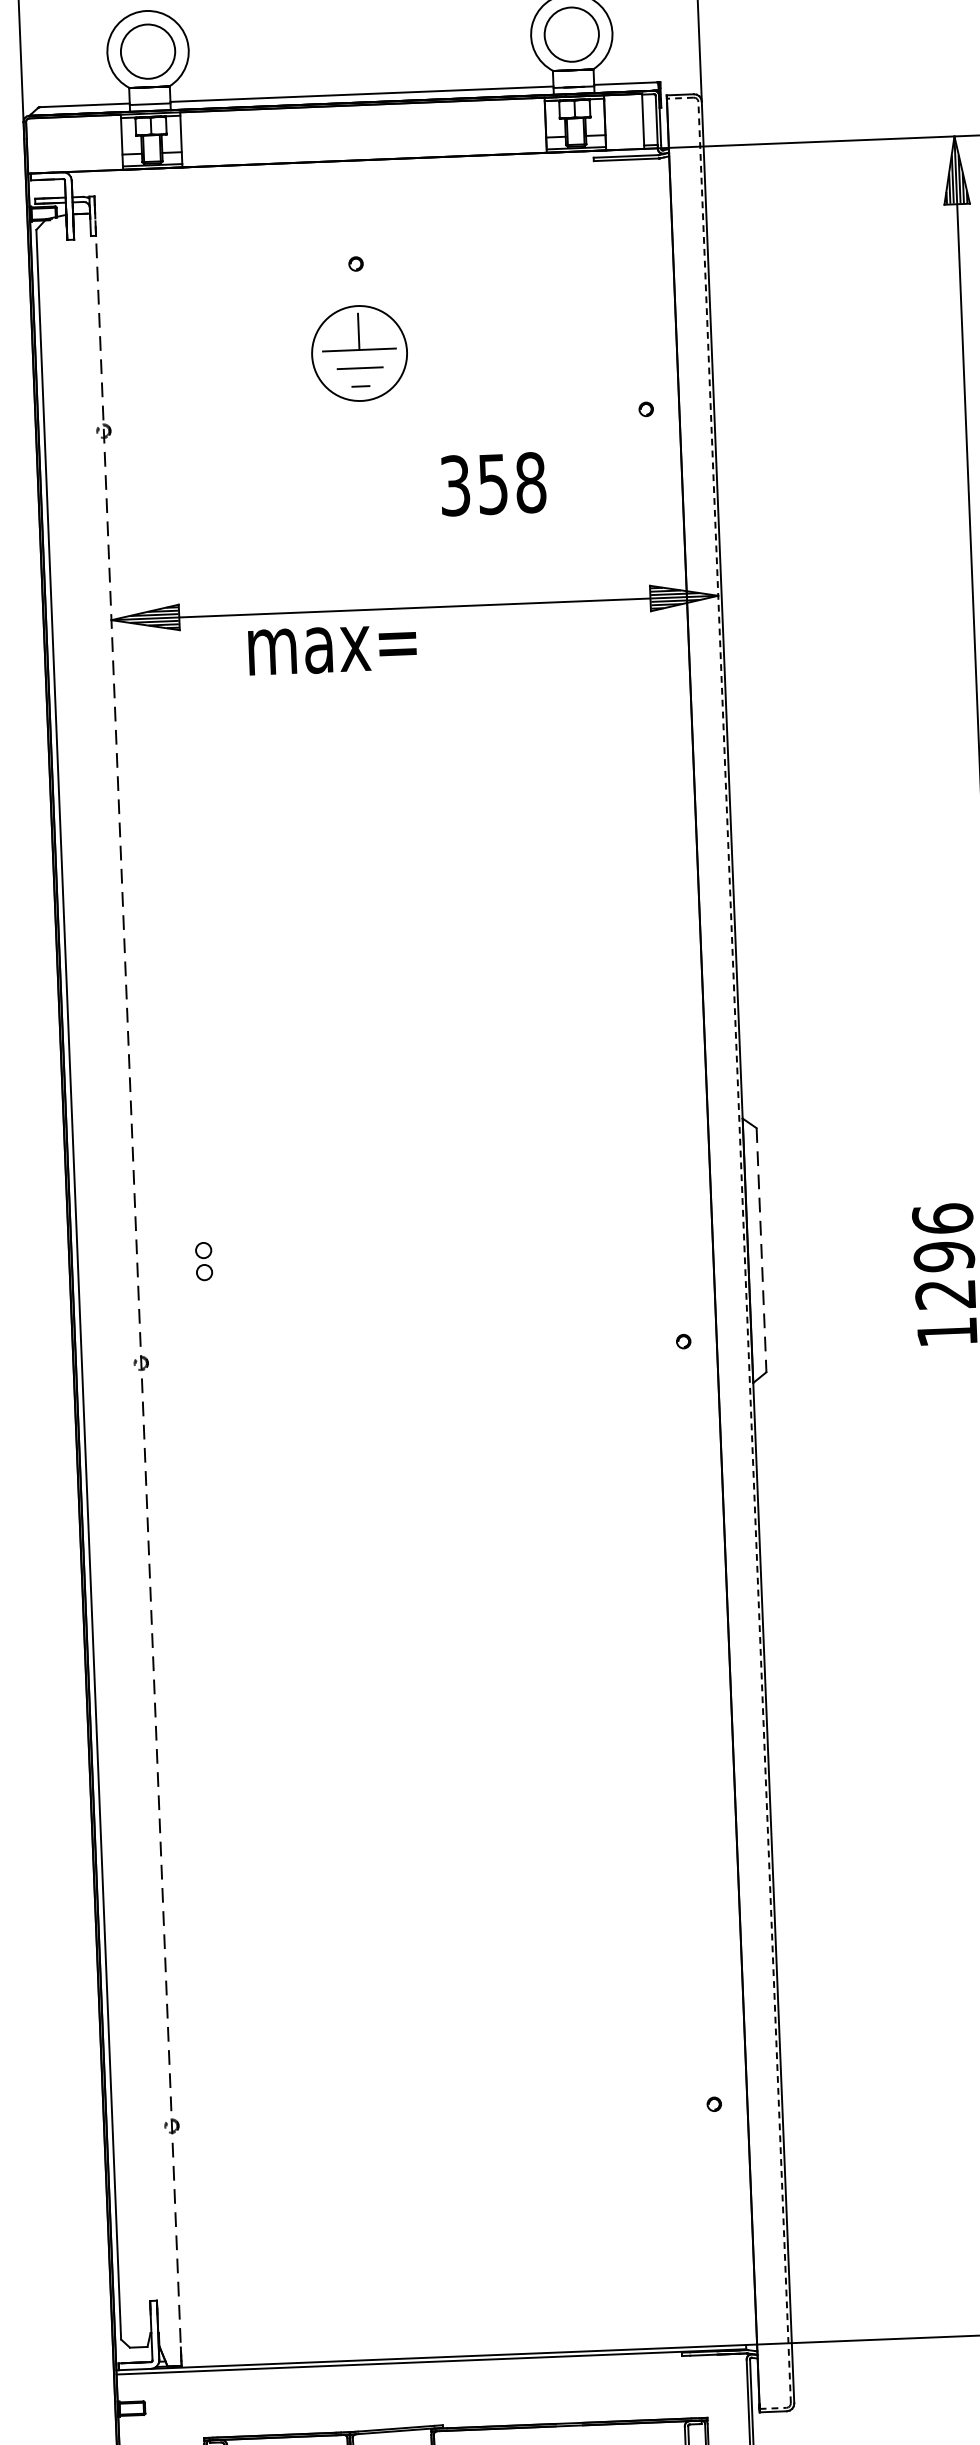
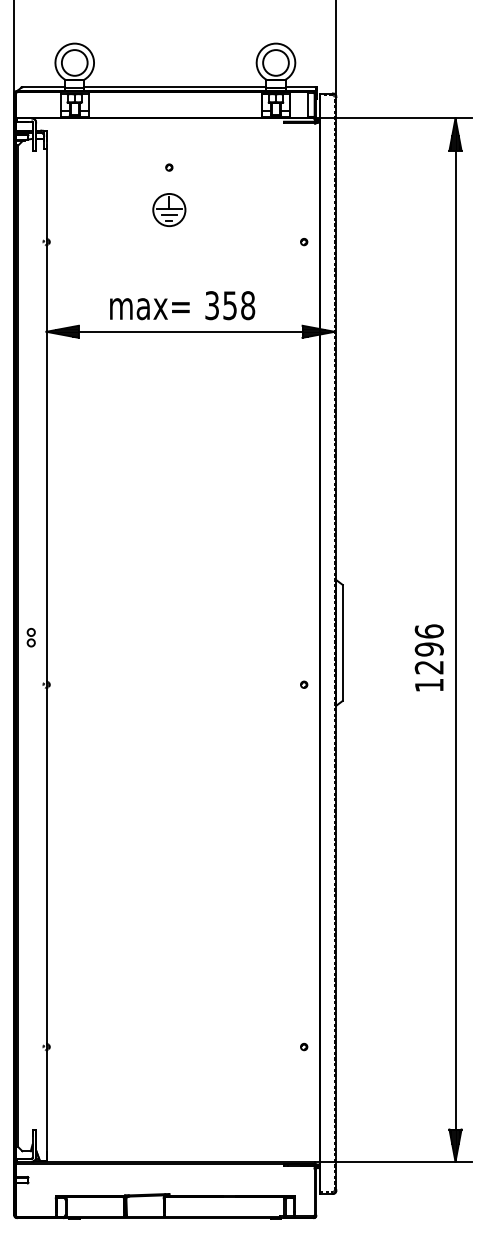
part: (359, 352) -> (169, 209), size x0.71
text: (493, 483) -> (230, 305), moved
text: (331, 650) -> (149, 309), moved
line: (760, 1249) -> (342, 642), dashed -> solid
part: (202, 1261) -> (30, 637), moved
line: (138, 1289) -> (46, 649), dashed -> solid

